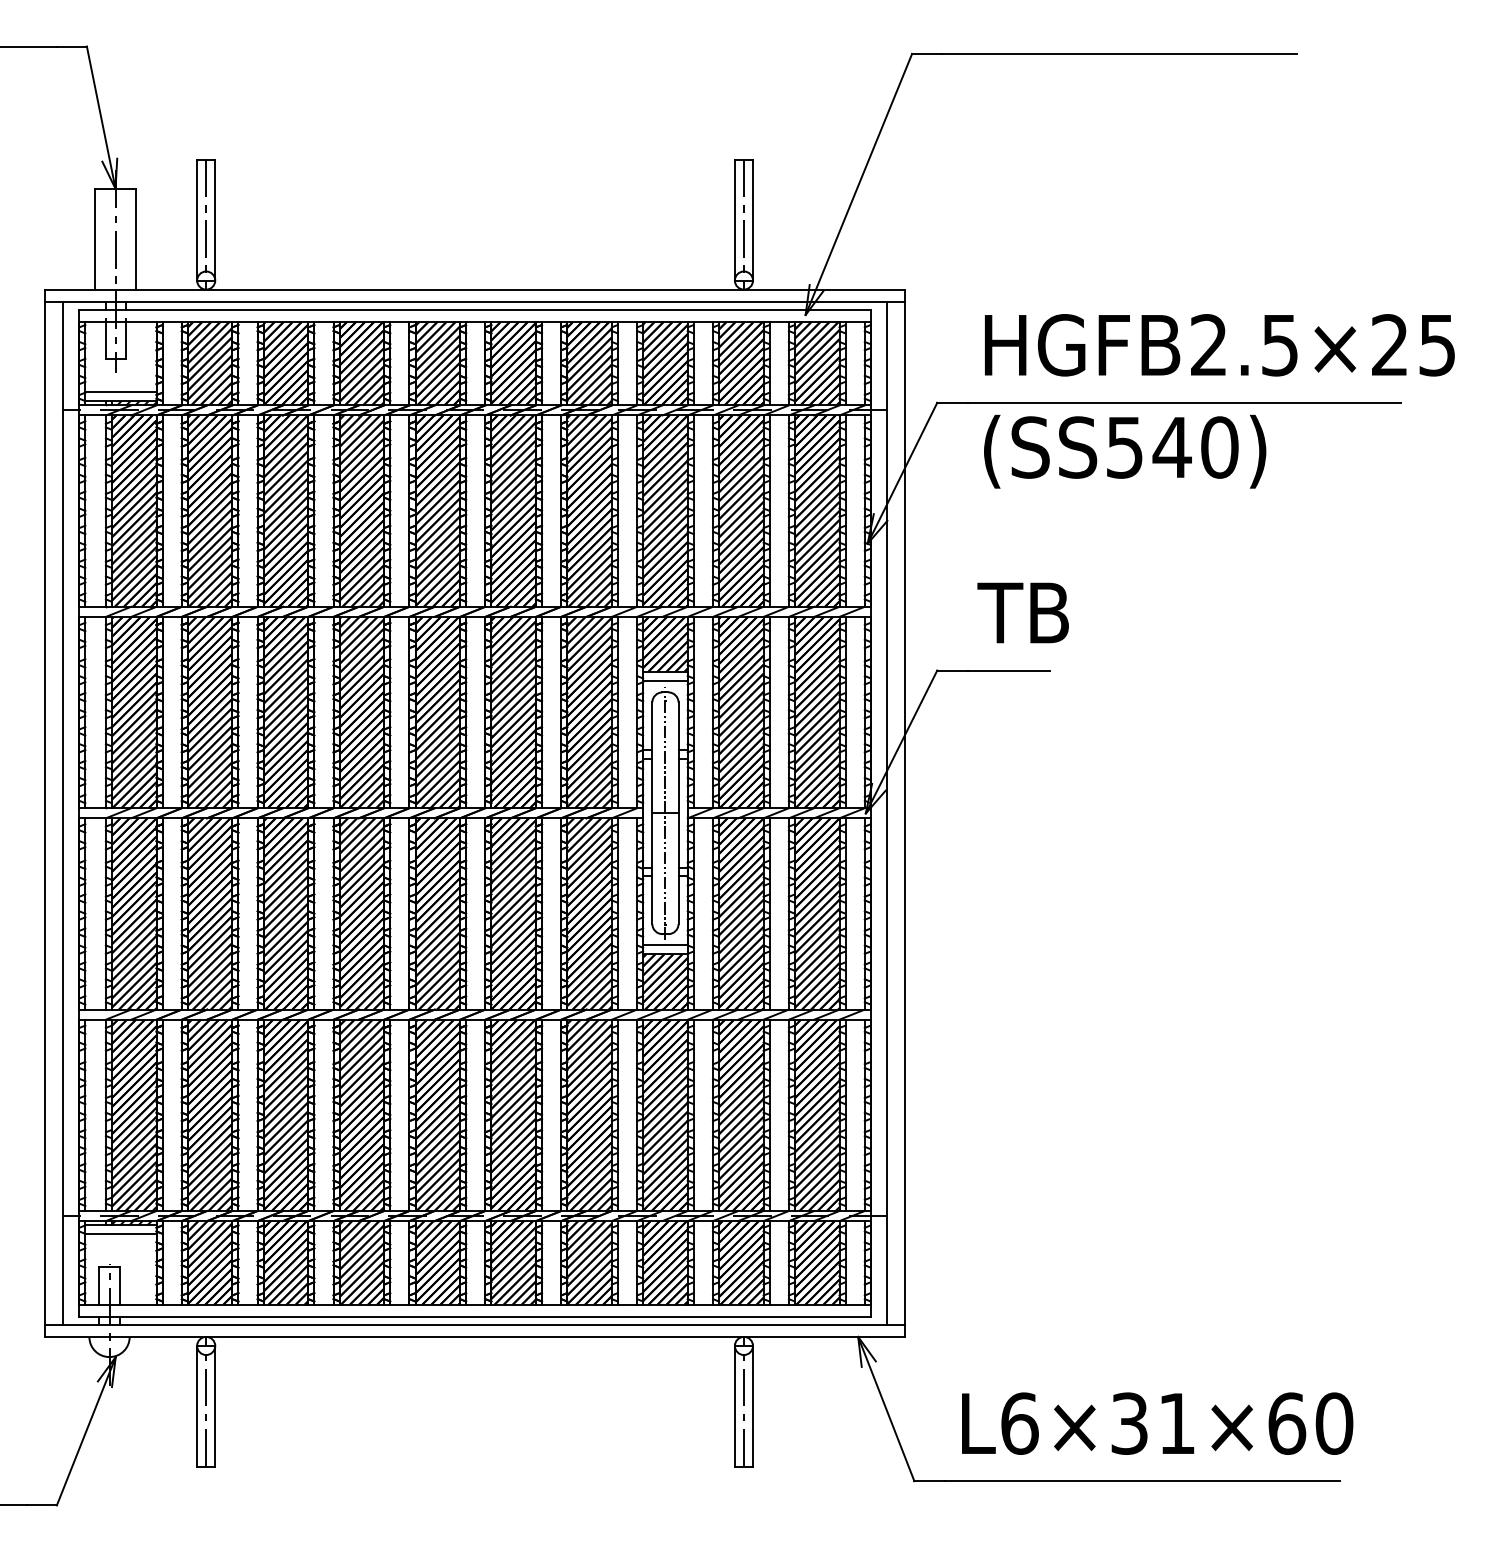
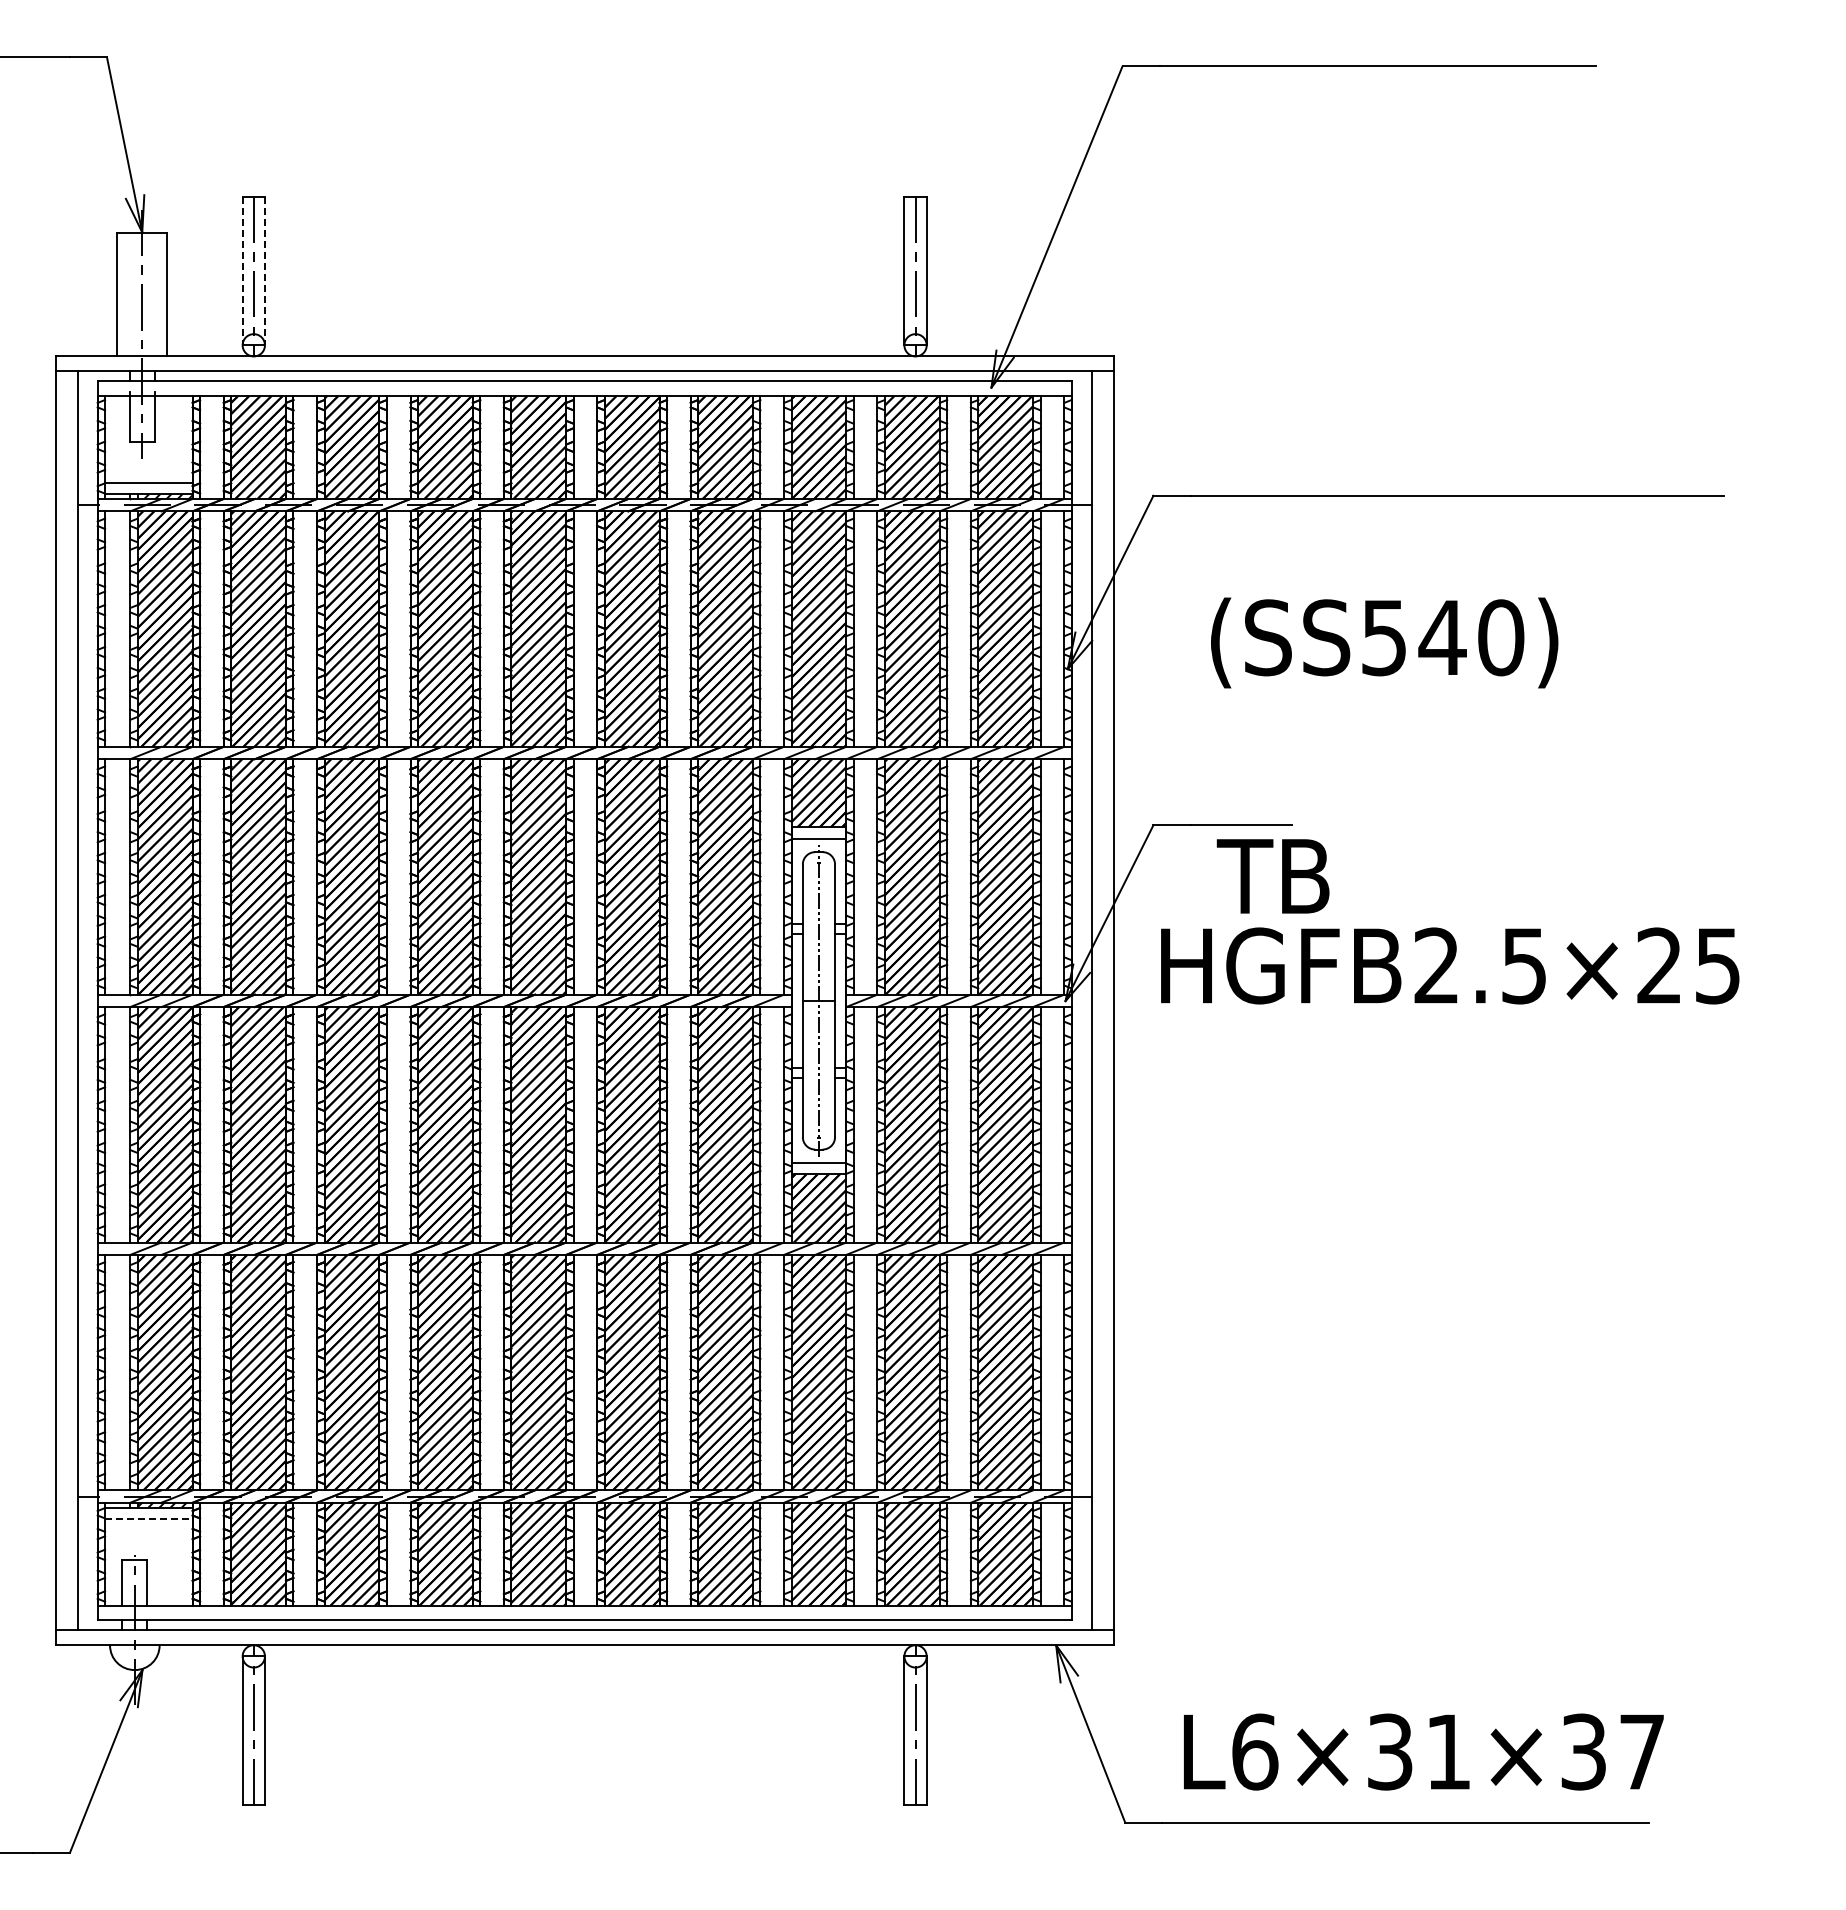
line: (197, 220) -> (242, 271), solid -> dashed
line: (214, 220) -> (264, 271), solid -> dashed
text: (1220, 344) -> (1450, 965), moved
text: (1125, 451) -> (1384, 642), moved
text: (1022, 613) -> (1272, 876), moved
line: (120, 1233) -> (148, 1518), solid -> dashed
text: (1311, 1423) -> (1613, 1751), L6×31×60 -> L6×31×37

